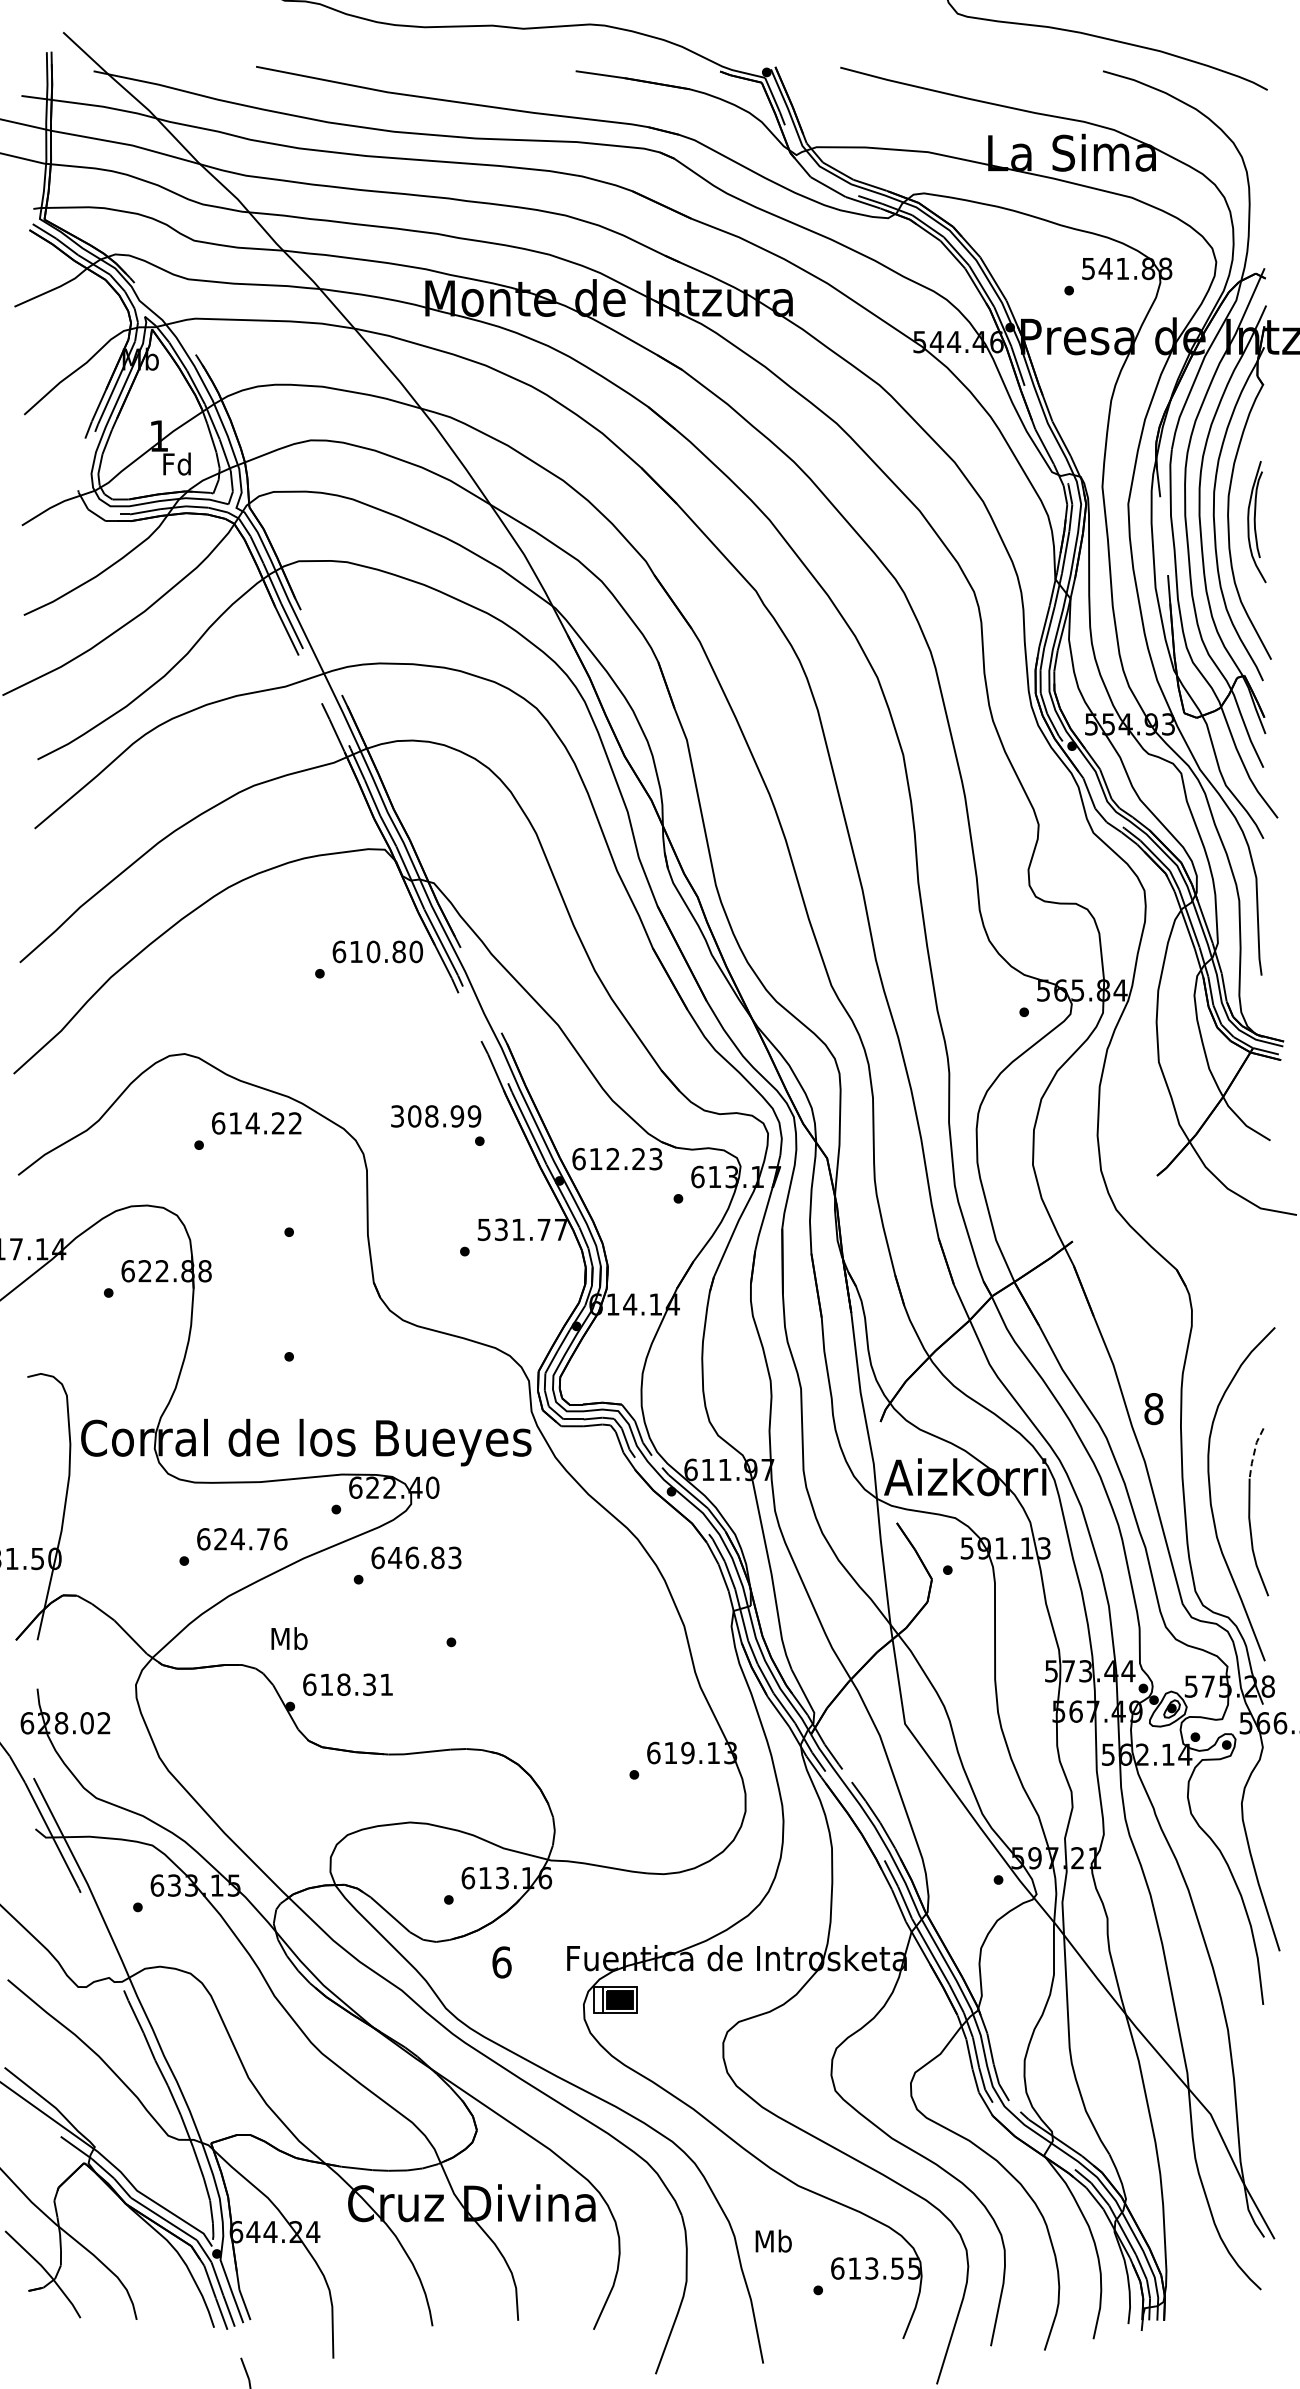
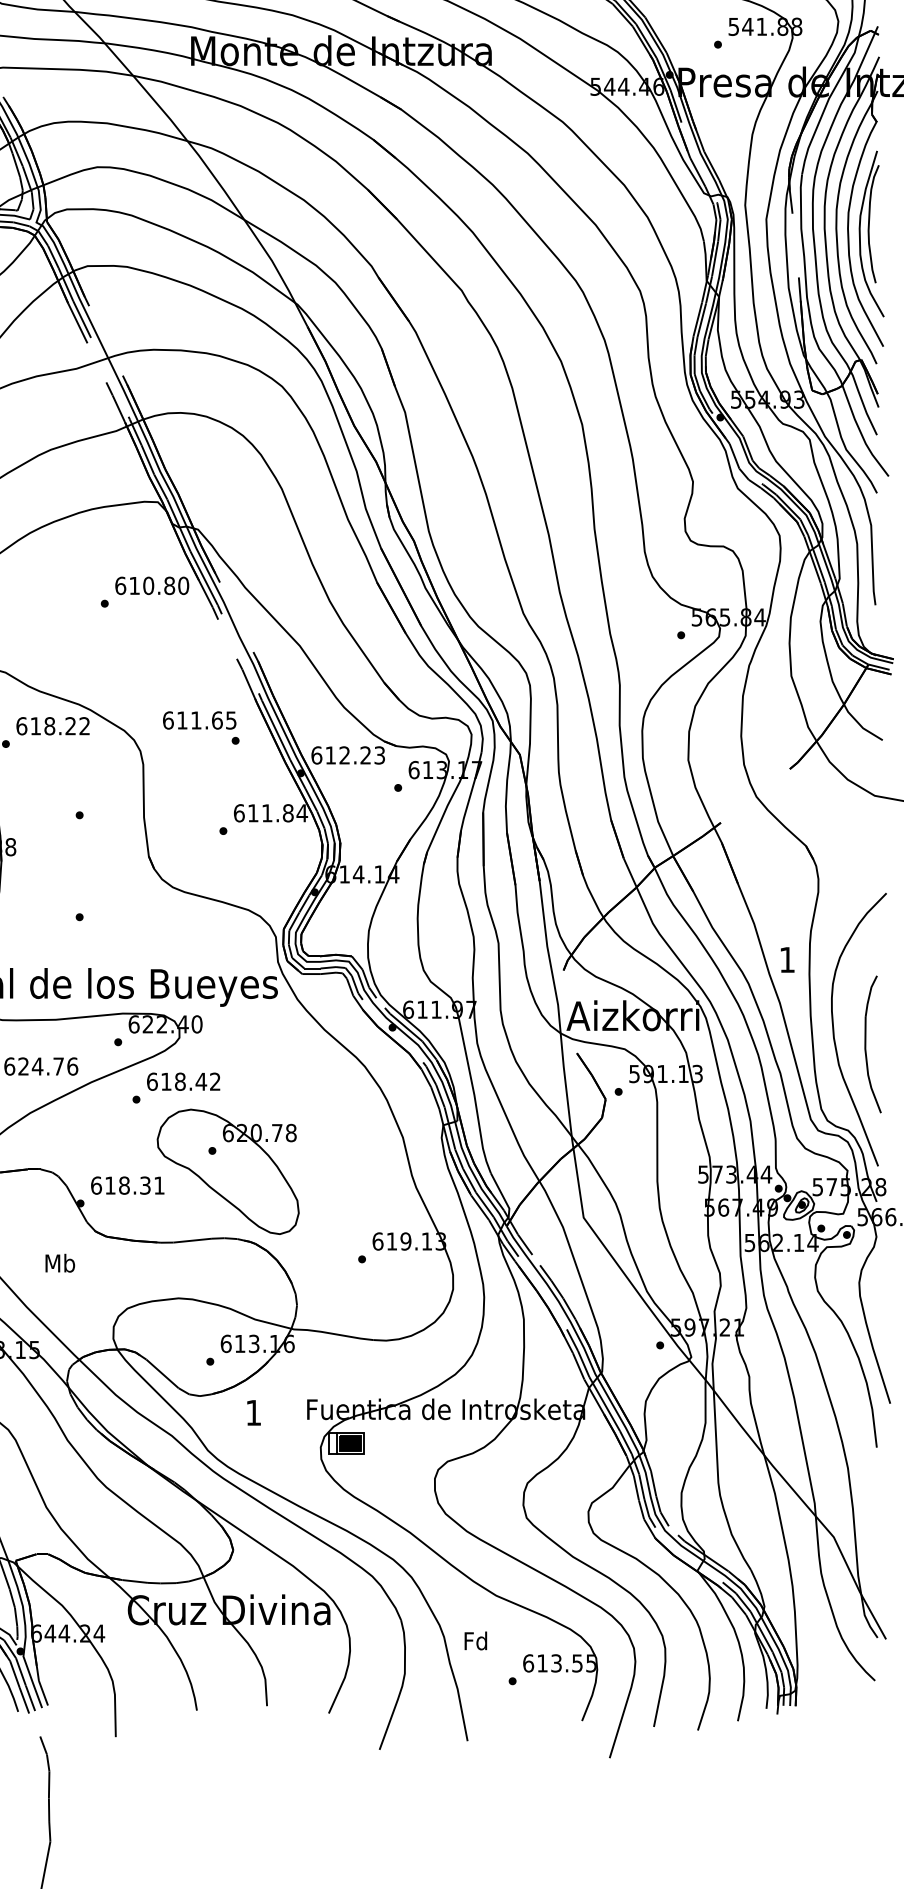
part: (1256, 521) -> (871, 233), size x1.67
text: (436, 1116) -> (200, 720), 308.99 -> 611.65
text: (252, 1123) -> (49, 726), 614.22 -> 618.22
text: (522, 1229) -> (270, 813), 531.77 -> 611.84
text: (1153, 1409) -> (786, 960), 8 -> 1
line: (1254, 1452) -> (869, 995), dashed -> solid
text: (424, 1557) -> (190, 1081), 646.83 -> 618.42
text: (289, 1638) -> (60, 1263), moved
part: (470, 1667) -> (228, 1171), added
text: (501, 1962) -> (253, 1412), 6 -> 1
text: (773, 2240) -> (476, 1640), Mb -> Fd

